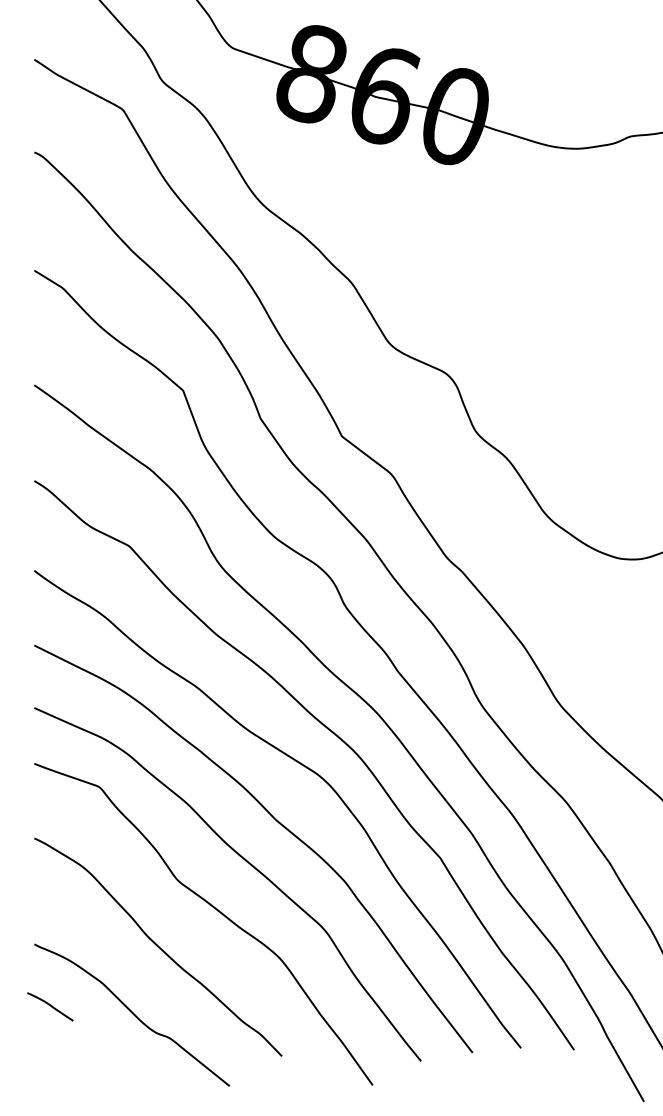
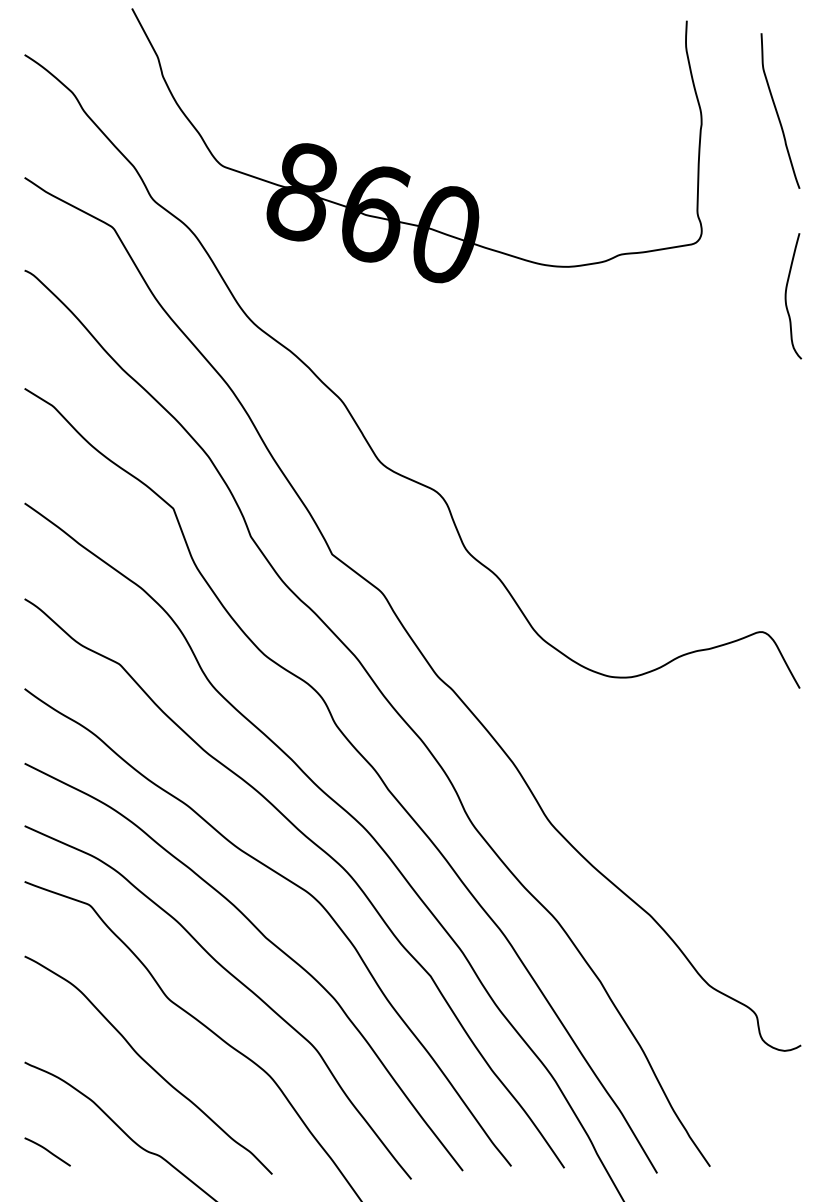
curve: (50, 1006) -> (47, 1151), moved

